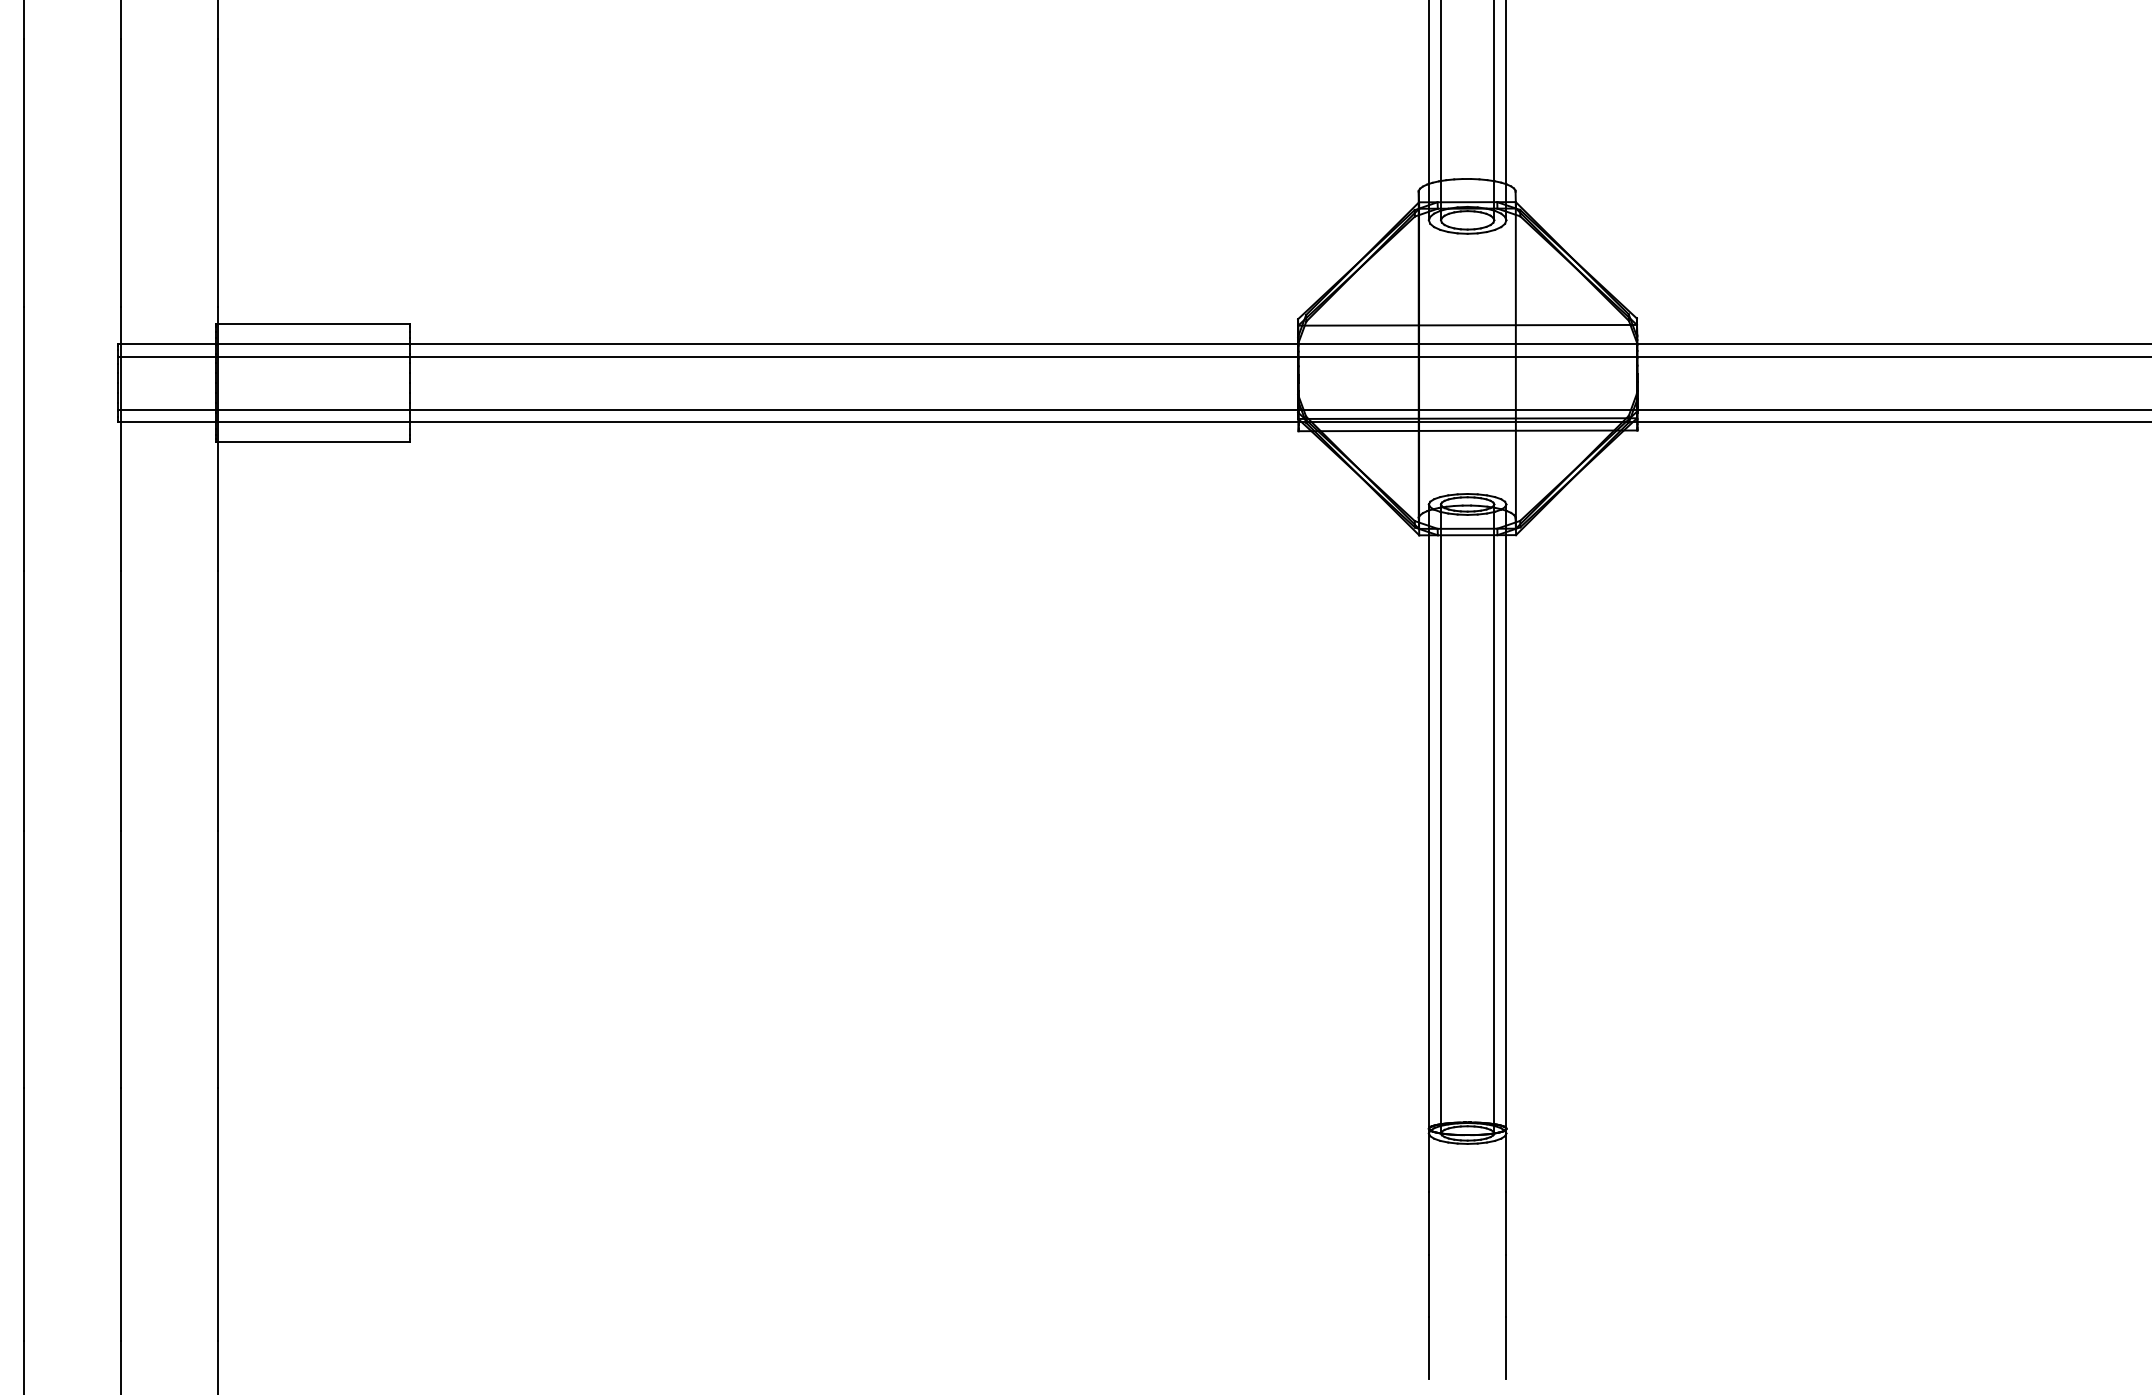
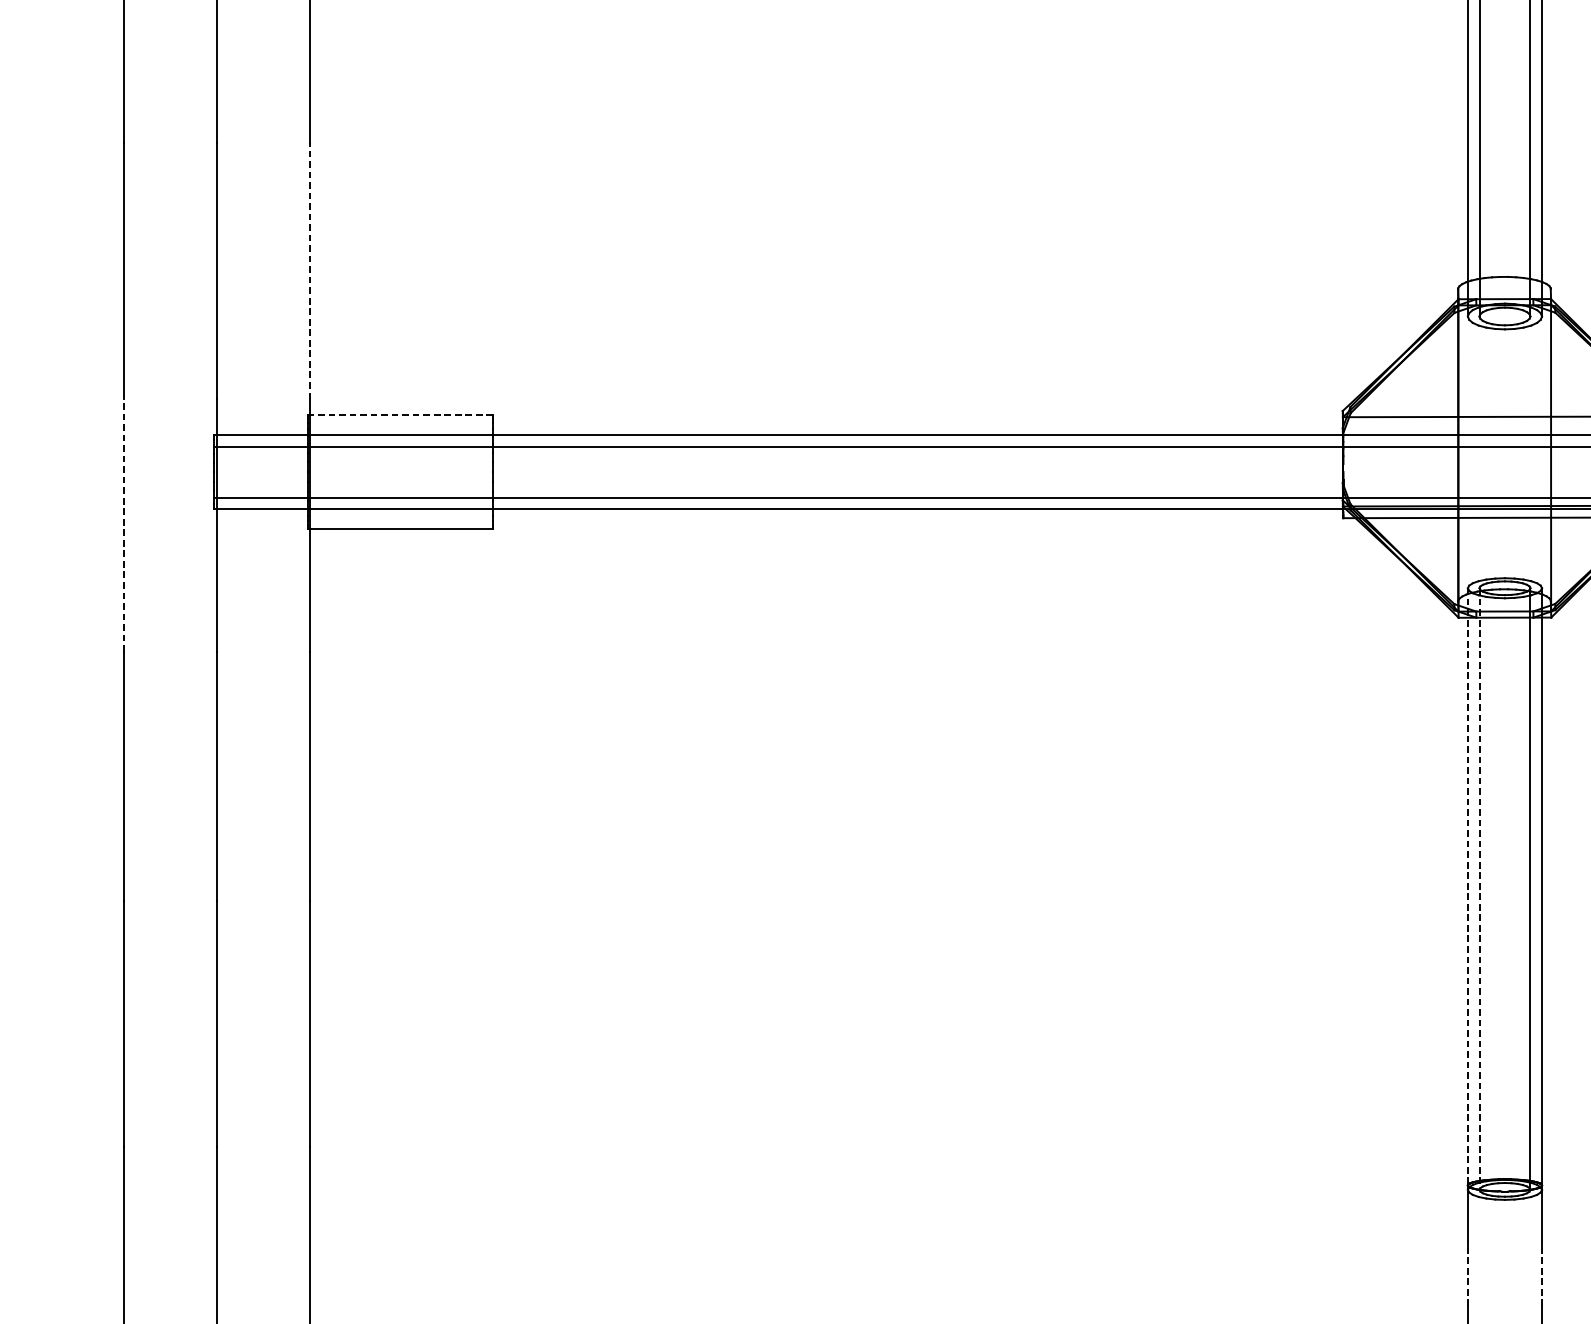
line: (218, 173) -> (310, 271), solid -> dashed
line: (312, 323) -> (400, 415), solid -> dashed
line: (24, 438) -> (124, 525), solid -> dashed
line: (1428, 817) -> (1467, 887), solid -> dashed
line: (1441, 819) -> (1479, 889), solid -> dashed
line: (1428, 1223) -> (1467, 1276), solid -> dashed
line: (1506, 1223) -> (1542, 1276), solid -> dashed

